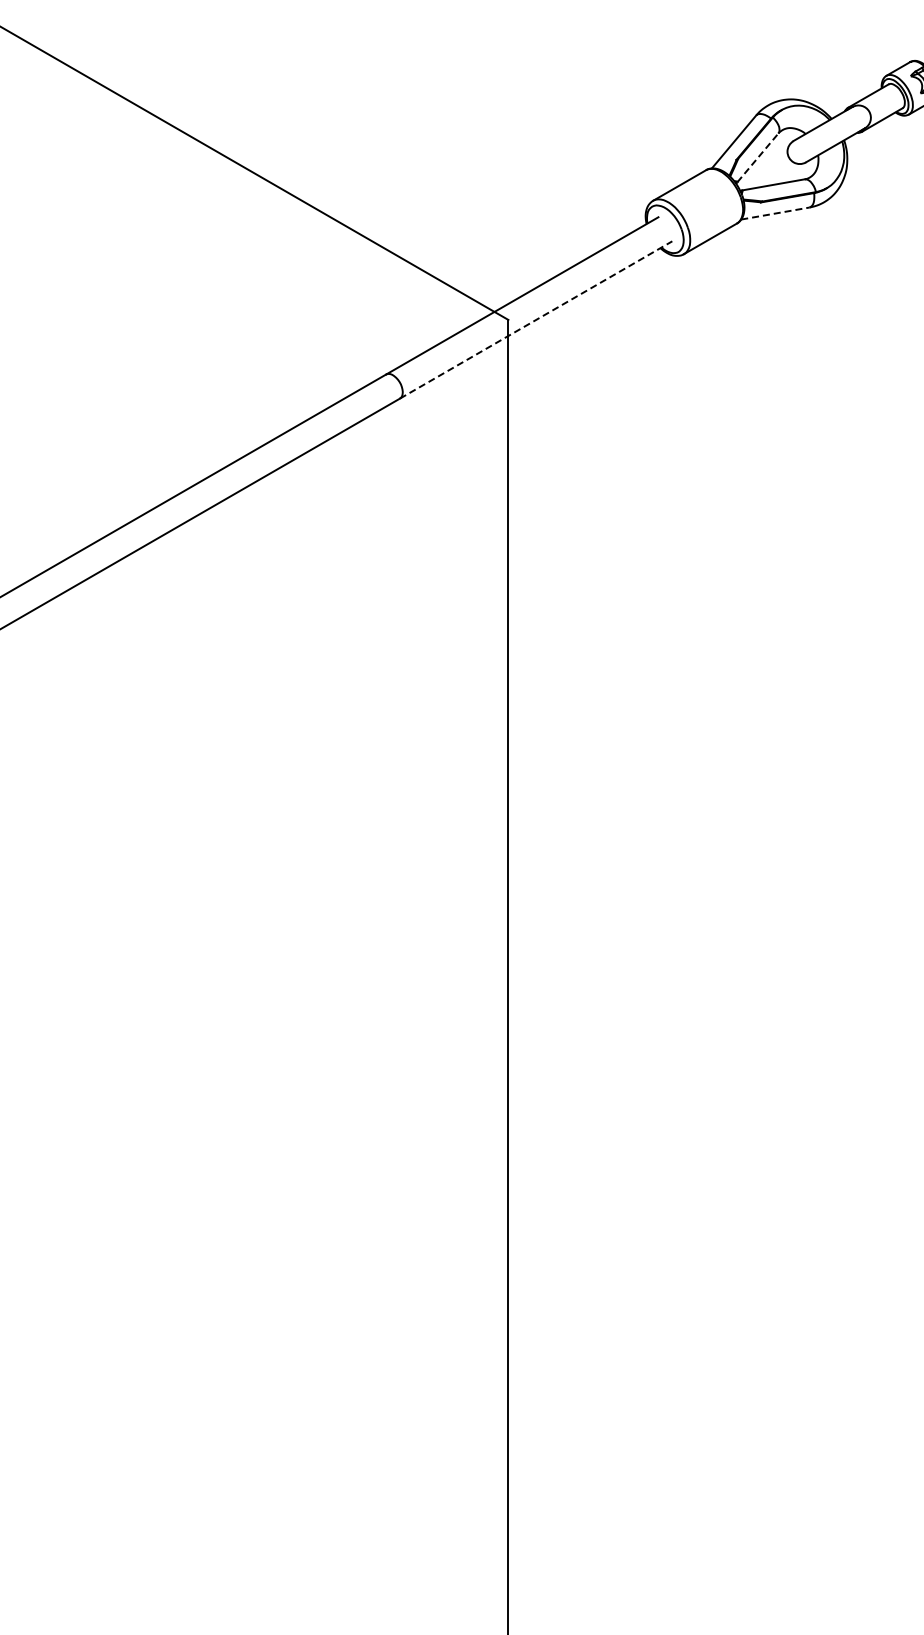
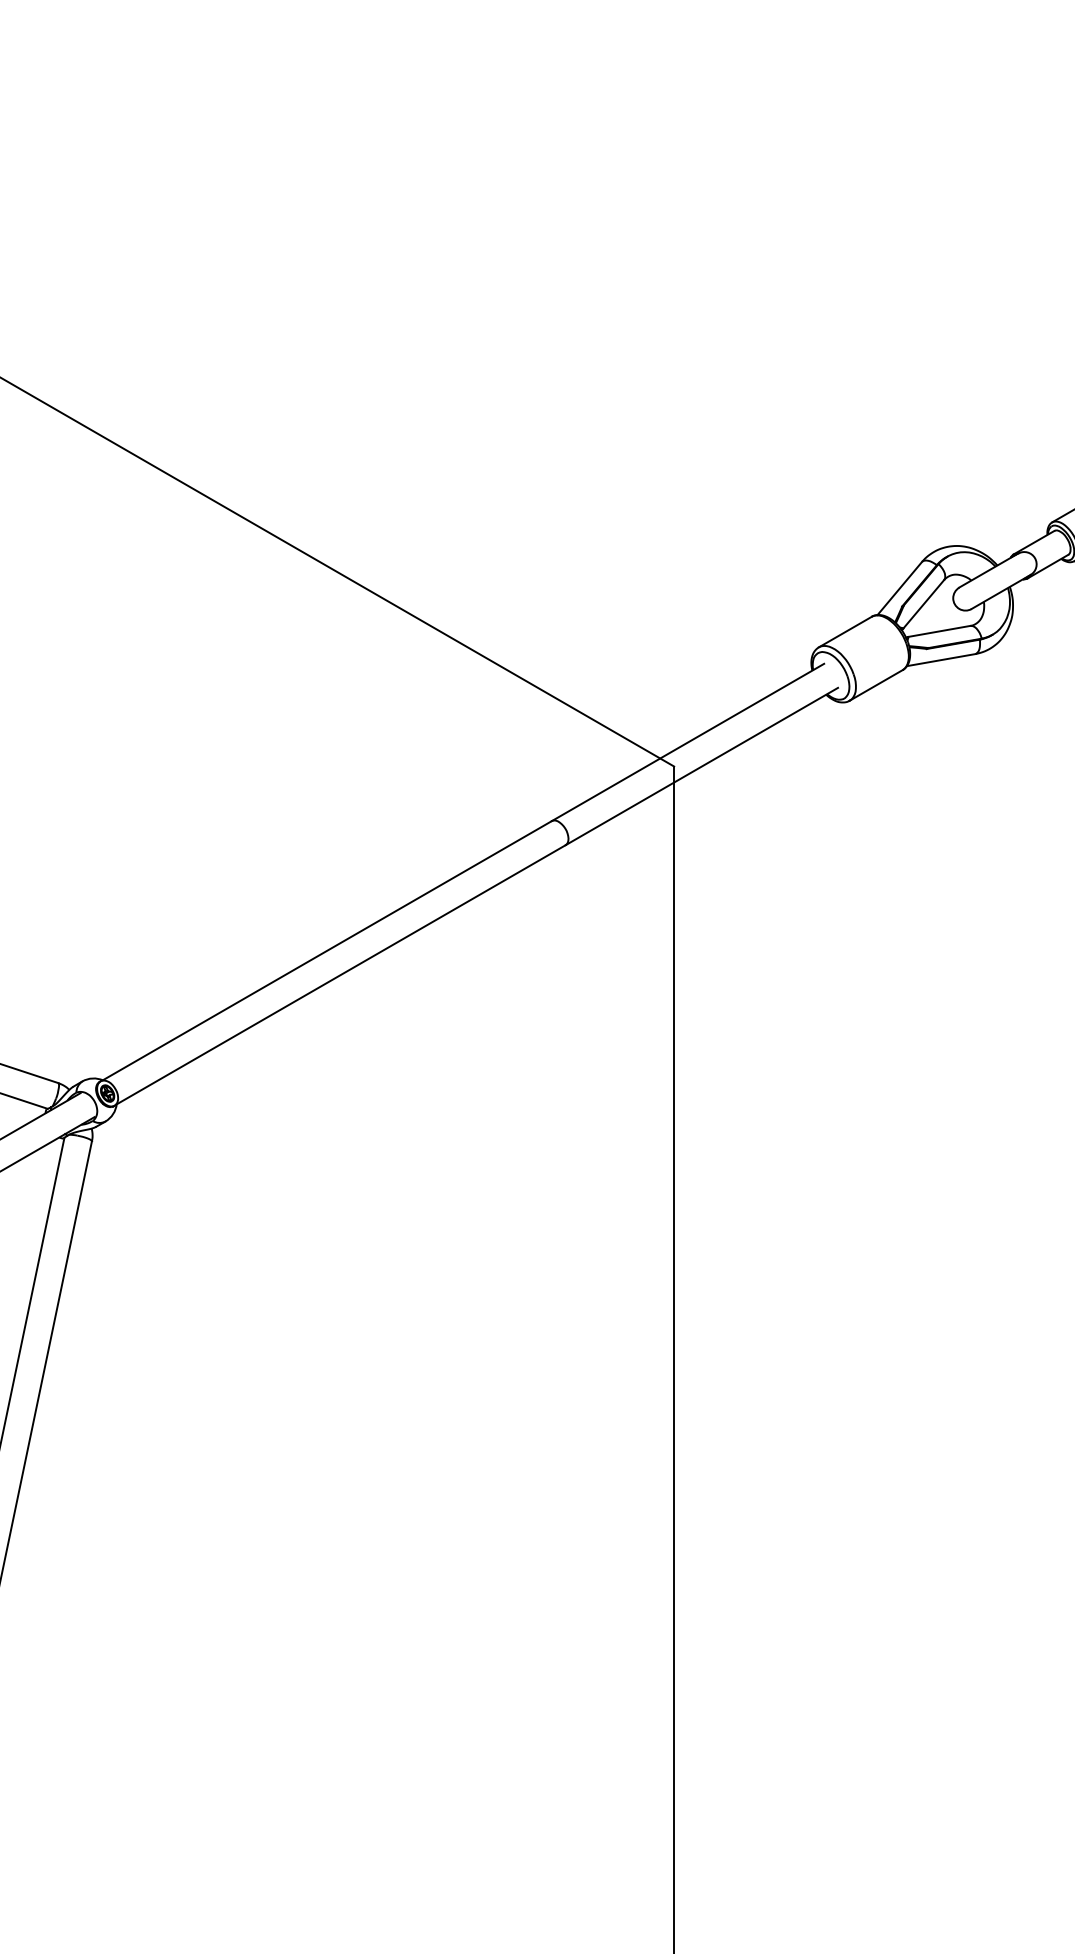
line: (757, 157) -> (923, 604), dashed -> solid
line: (775, 213) -> (941, 660), dashed -> solid
line: (536, 319) -> (702, 766), dashed -> solid

